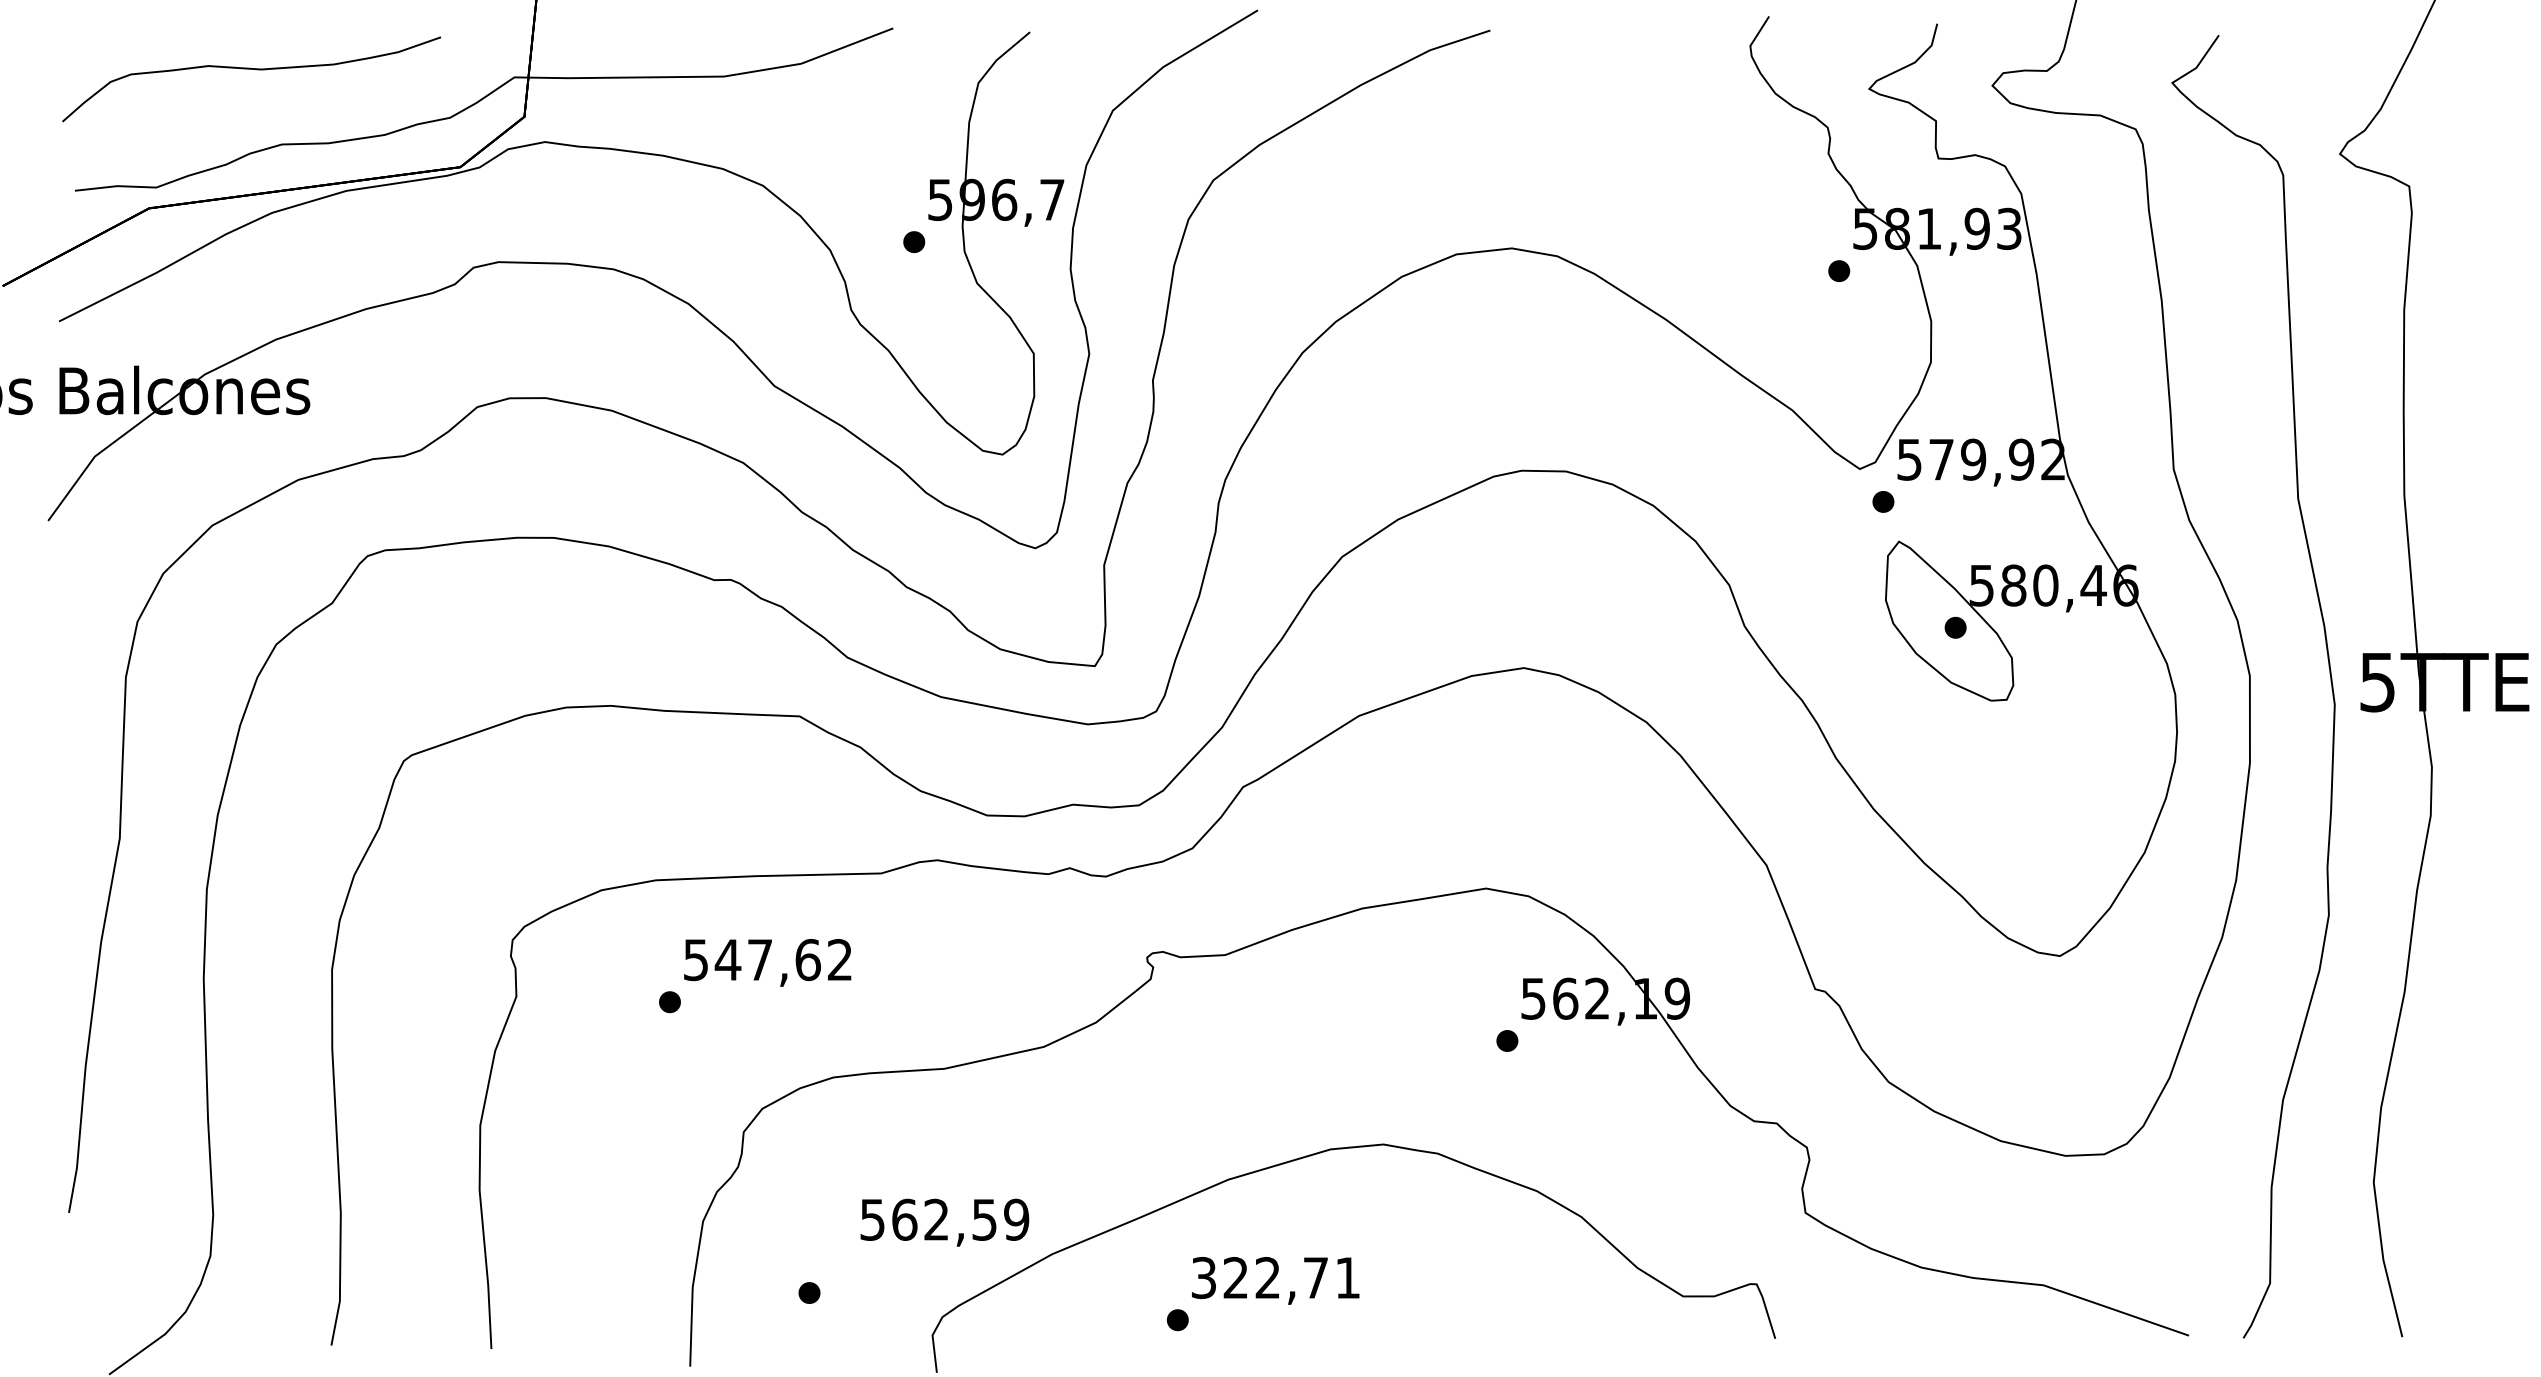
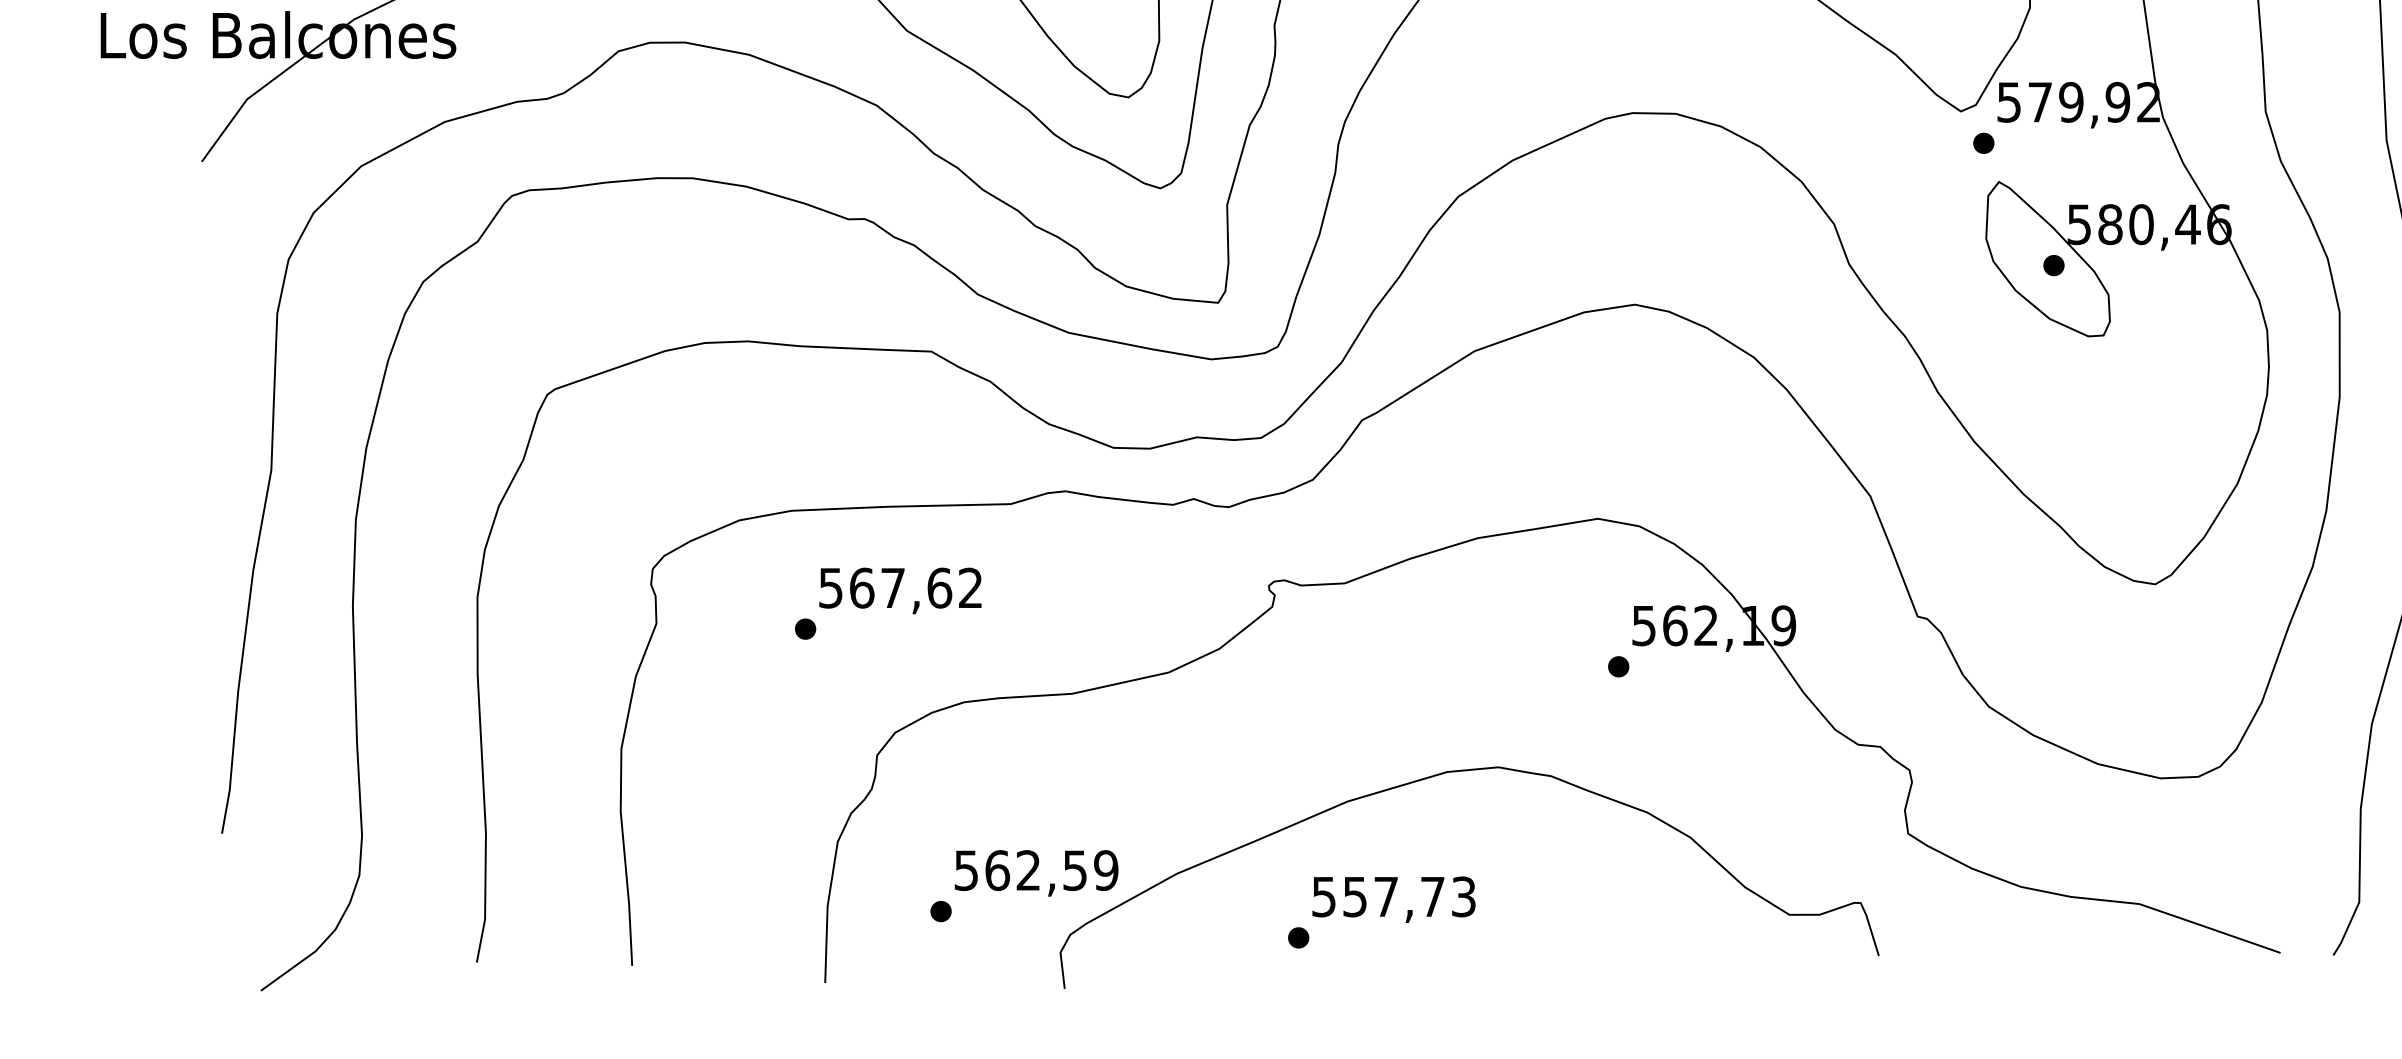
text: (727, 960) -> (861, 588), 547,62 -> 567,62
text: (944, 1222) -> (1036, 873), moved
text: (1275, 1277) -> (1393, 896), 322,71 -> 557,73

